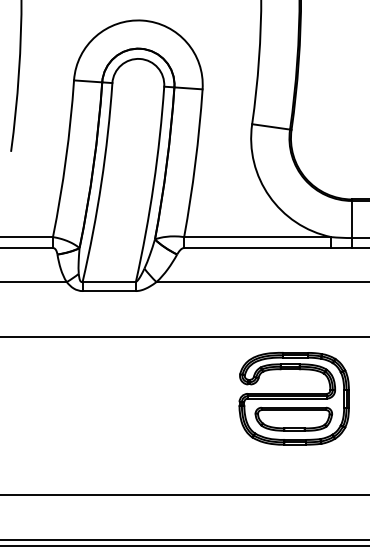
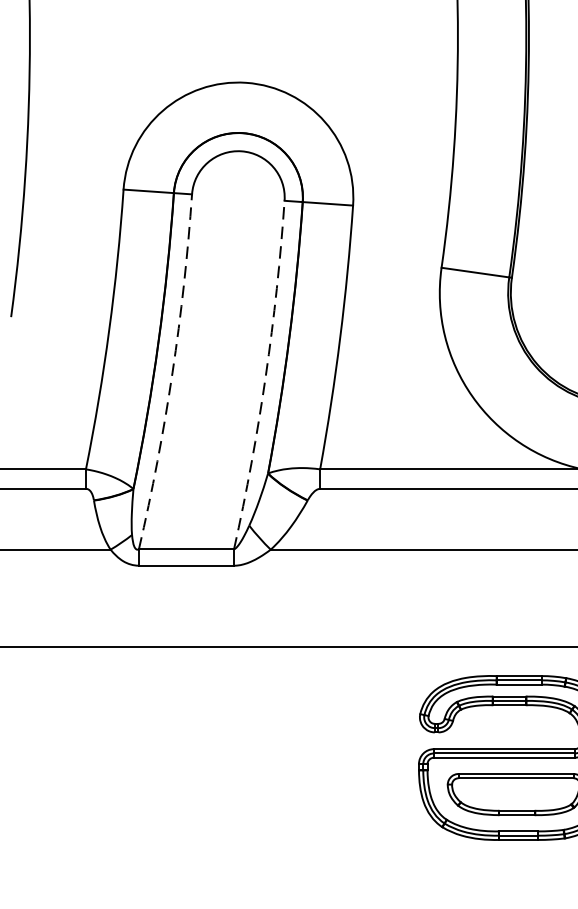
arc: (101, 183) -> (172, 373), solid -> dashed
arc: (153, 184) -> (265, 375), solid -> dashed

